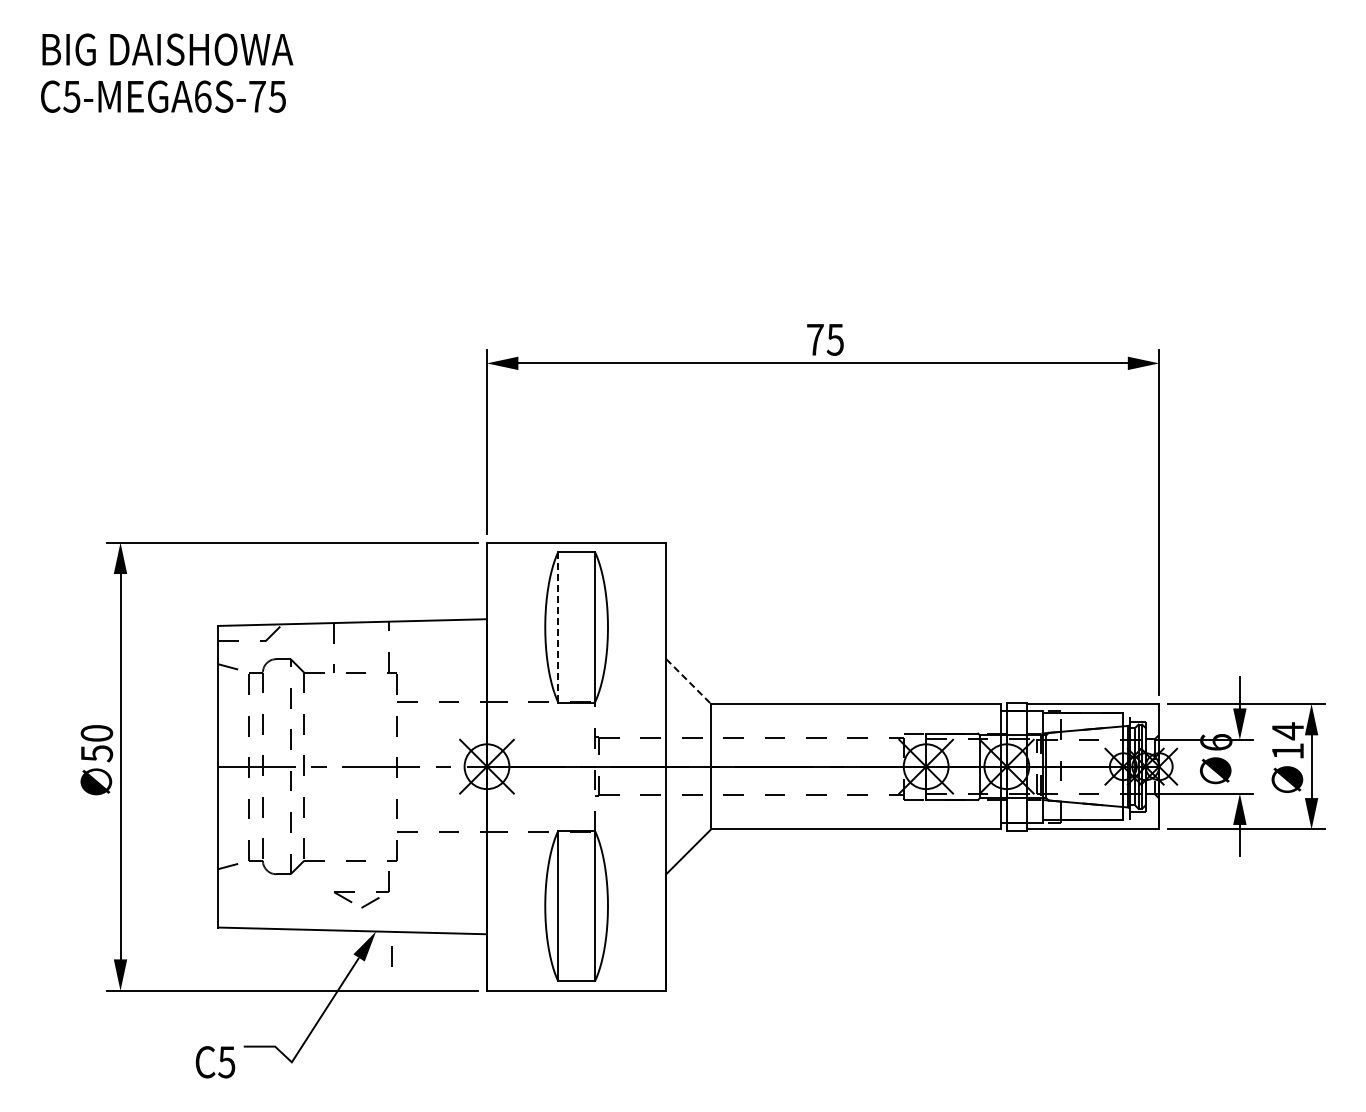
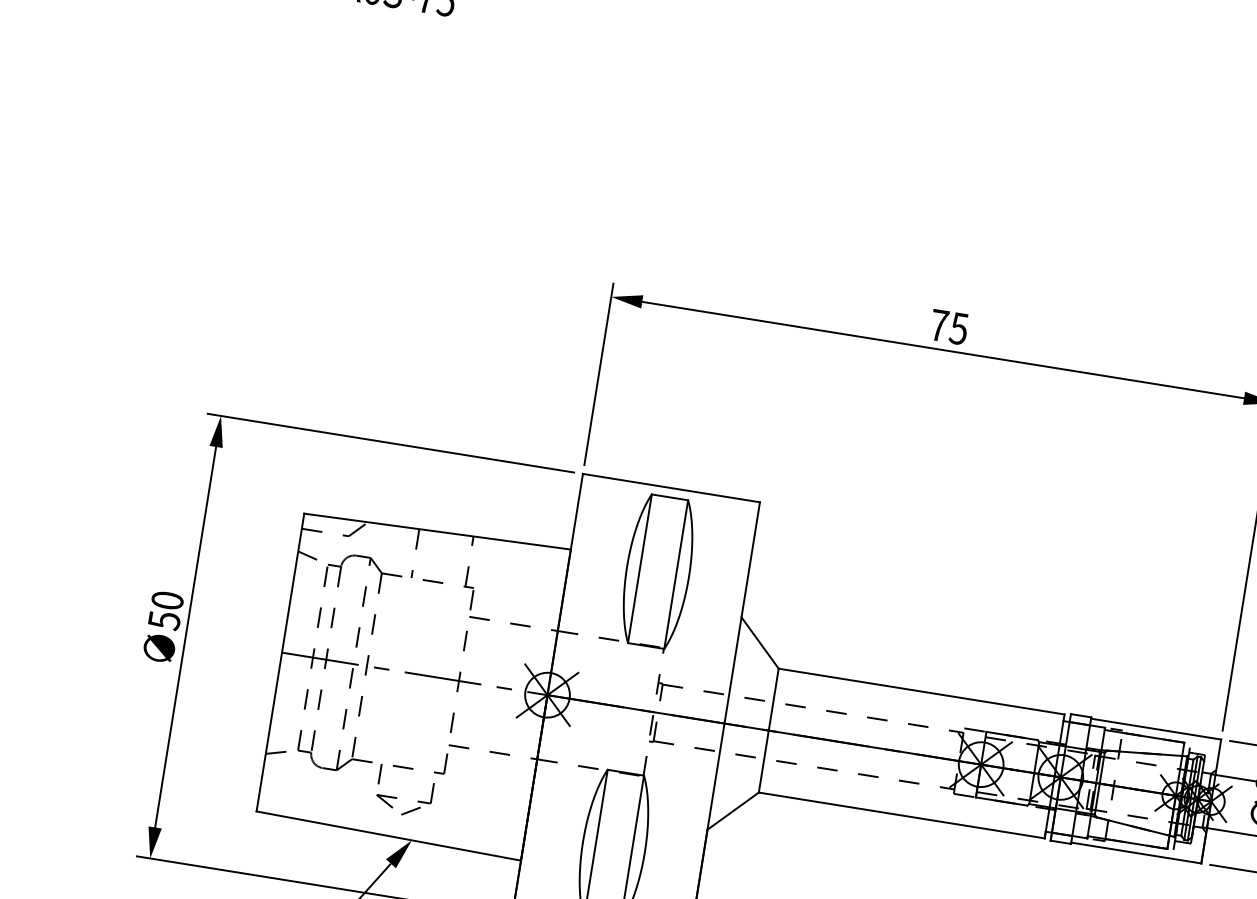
line: (558, 627) -> (640, 569), dashed -> solid
line: (688, 681) -> (759, 642), dashed -> solid
line: (391, 956) -> (379, 774), moved

